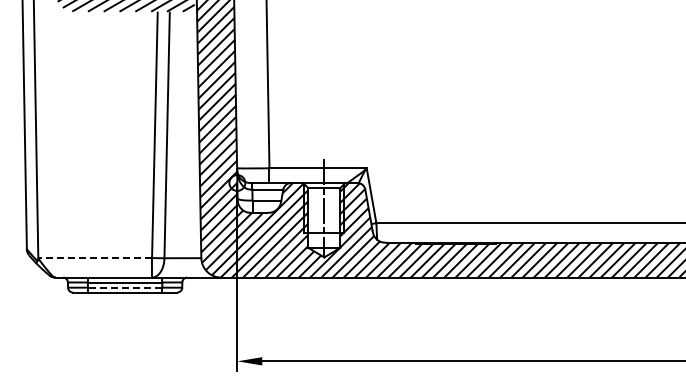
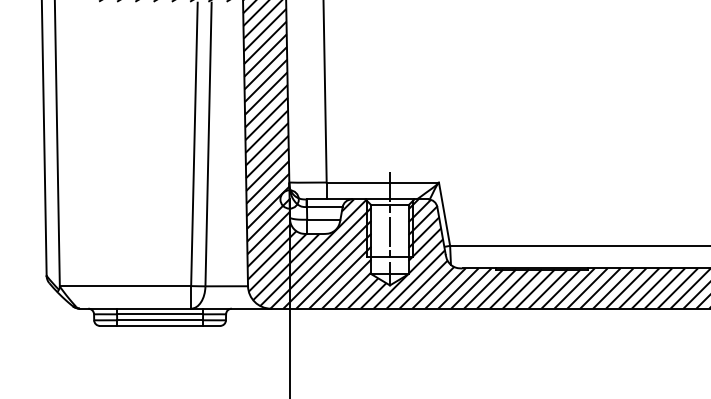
line: (95, 258) -> (125, 286), dashed -> solid
line: (124, 287) -> (159, 320), dashed -> solid

